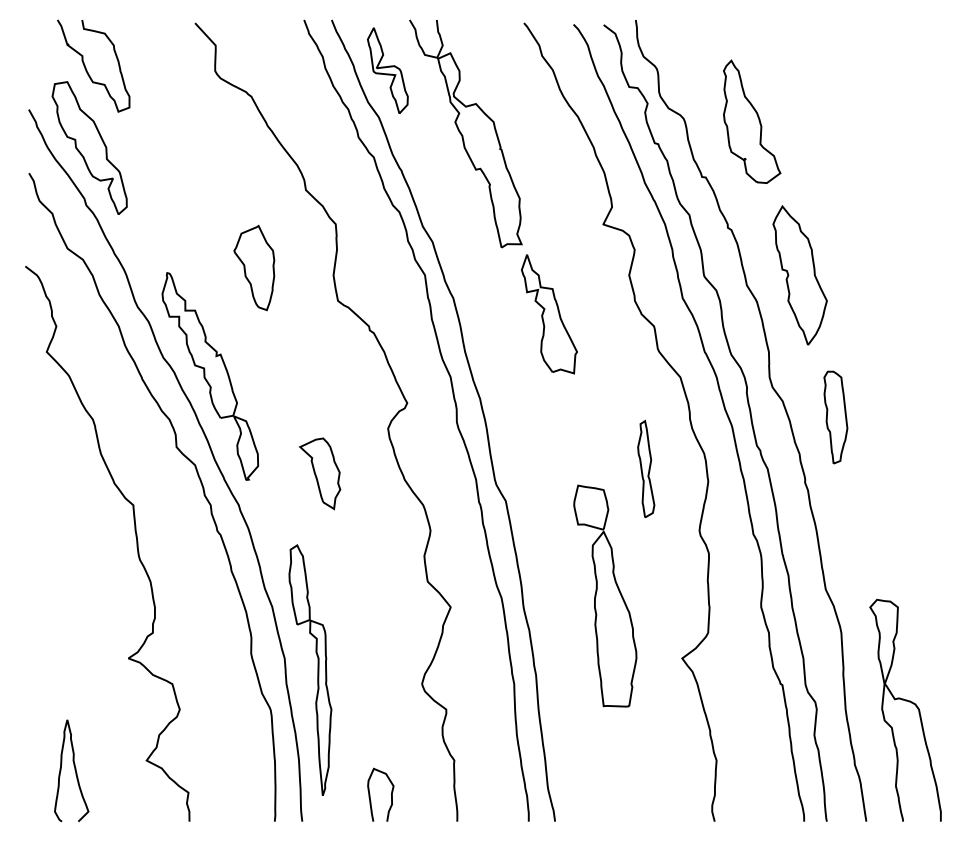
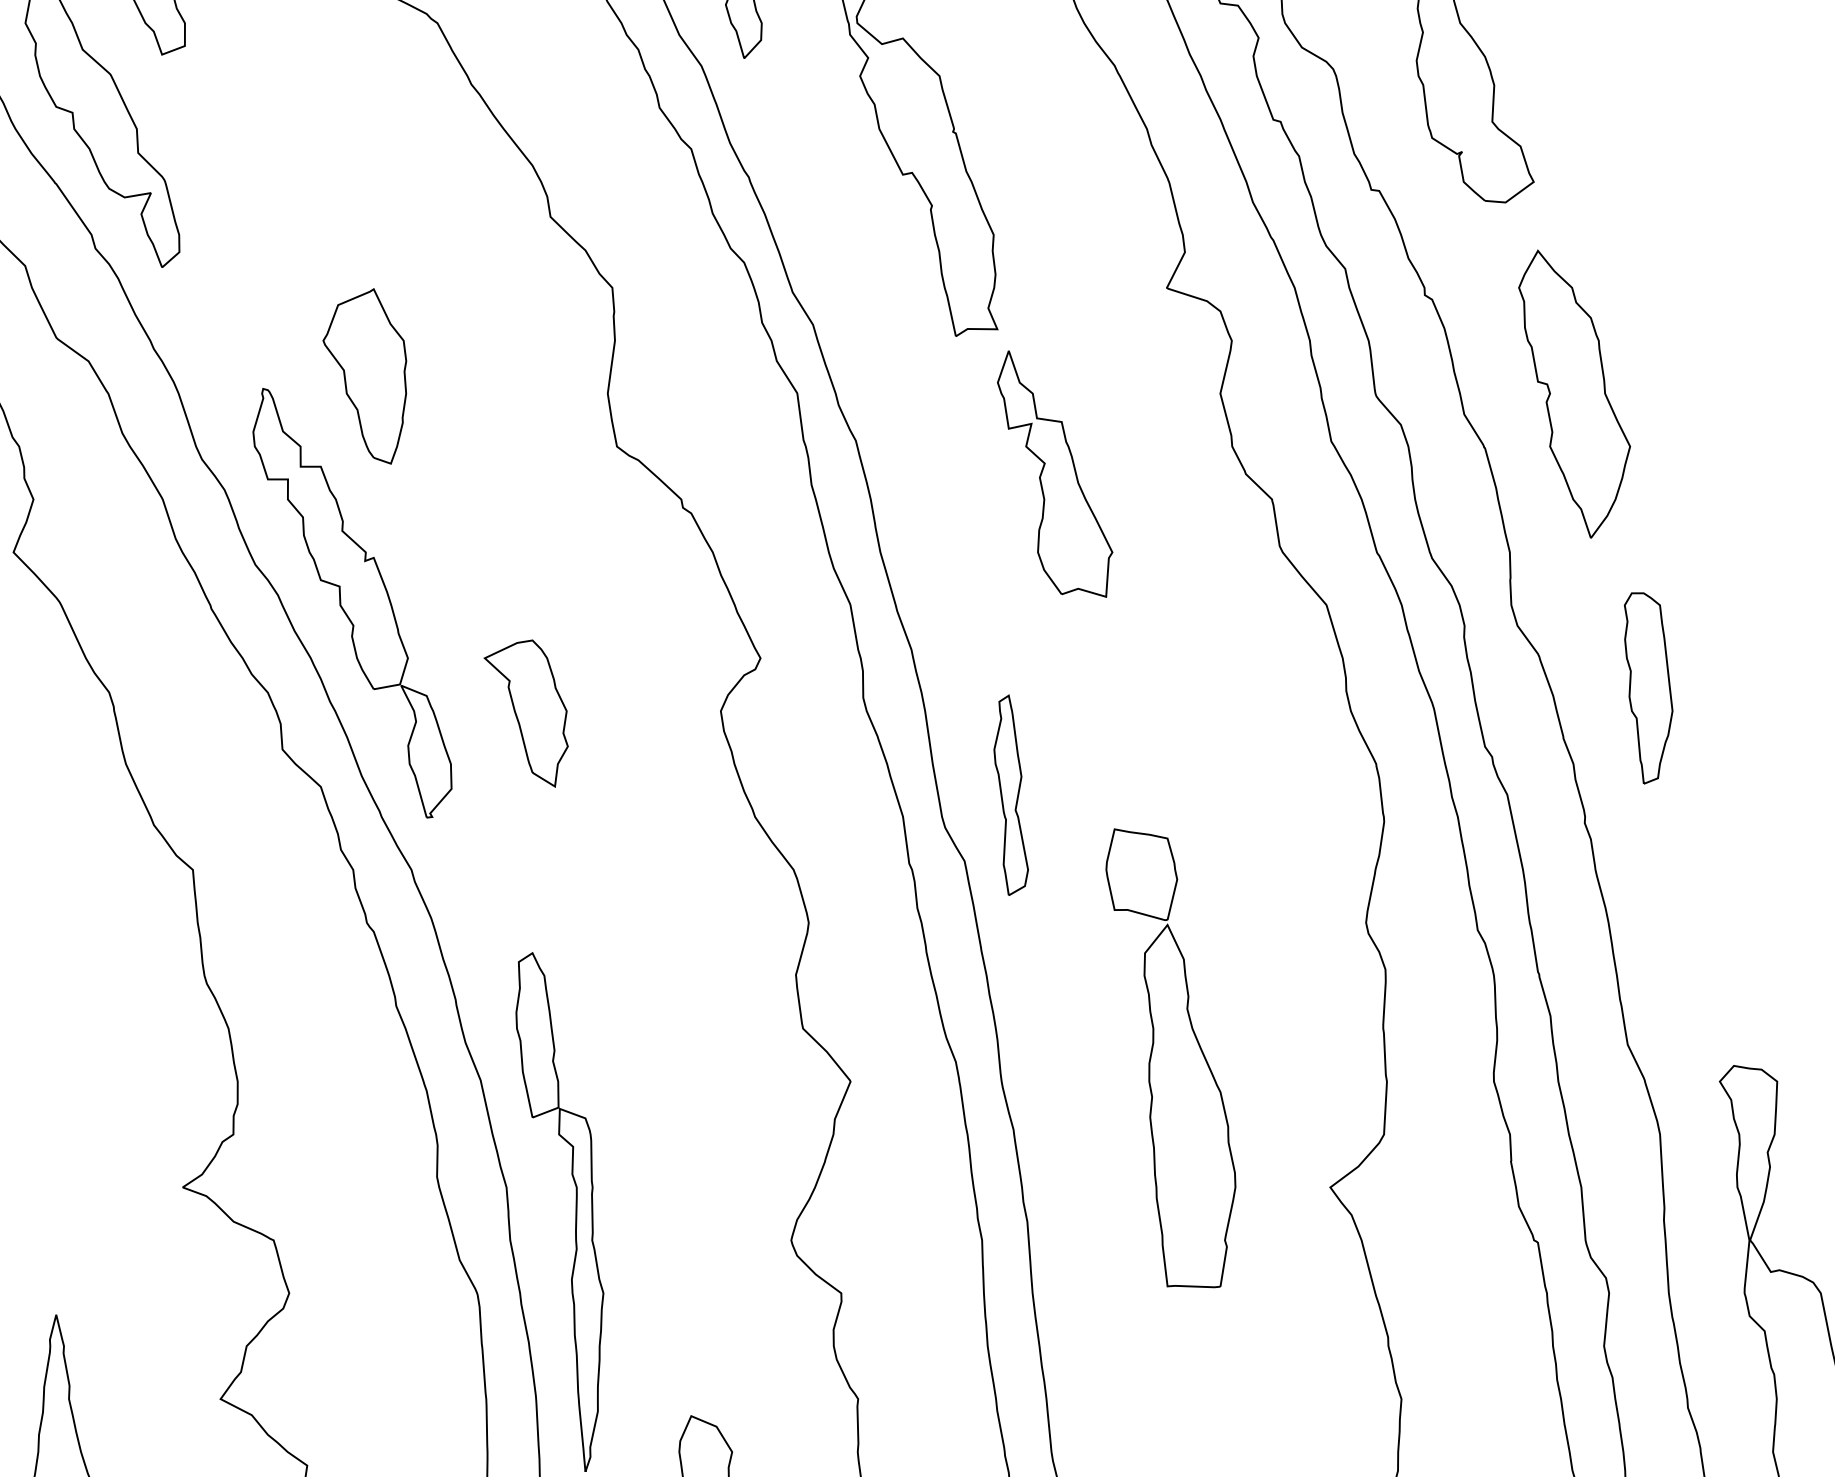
part: (254, 267) -> (365, 375), moved
part: (646, 468) -> (1011, 793), moved
part: (319, 473) -> (524, 713), moved

